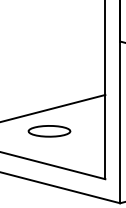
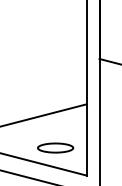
part: (49, 130) -> (55, 147), moved

